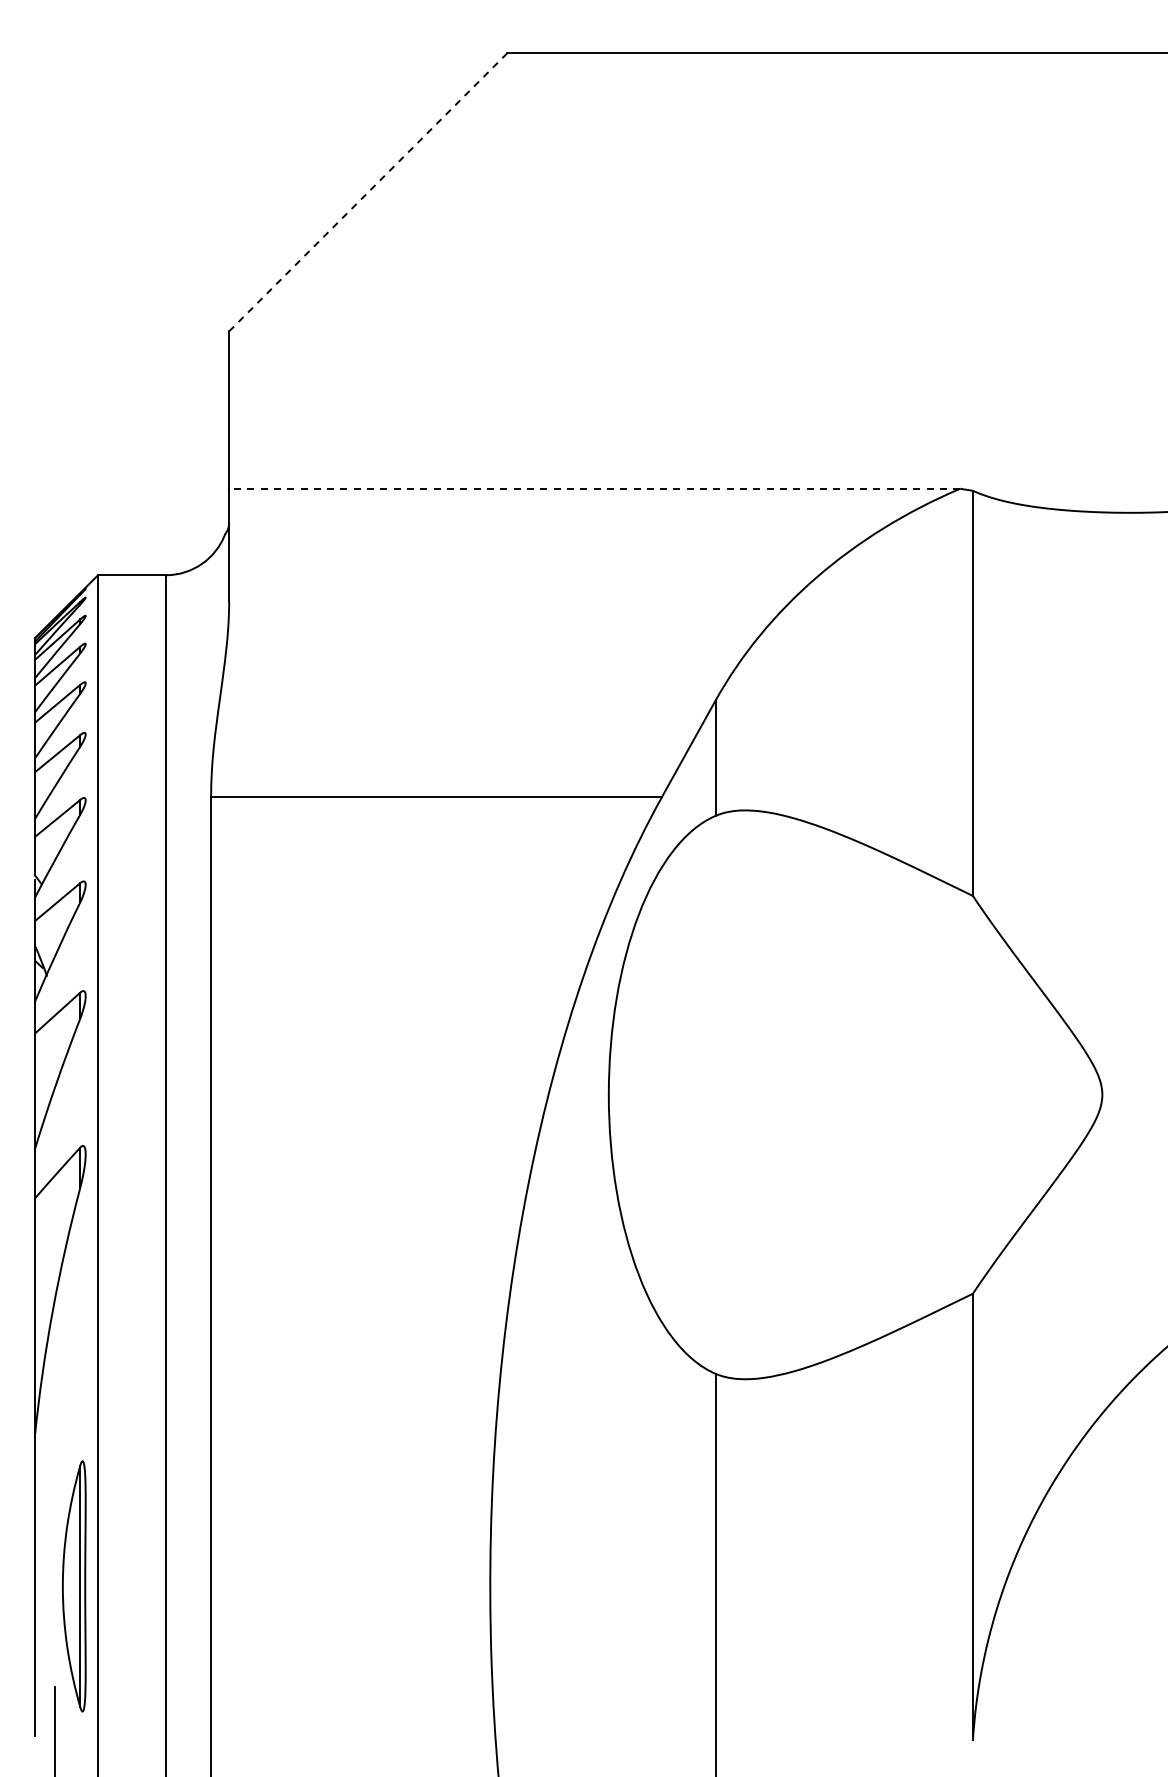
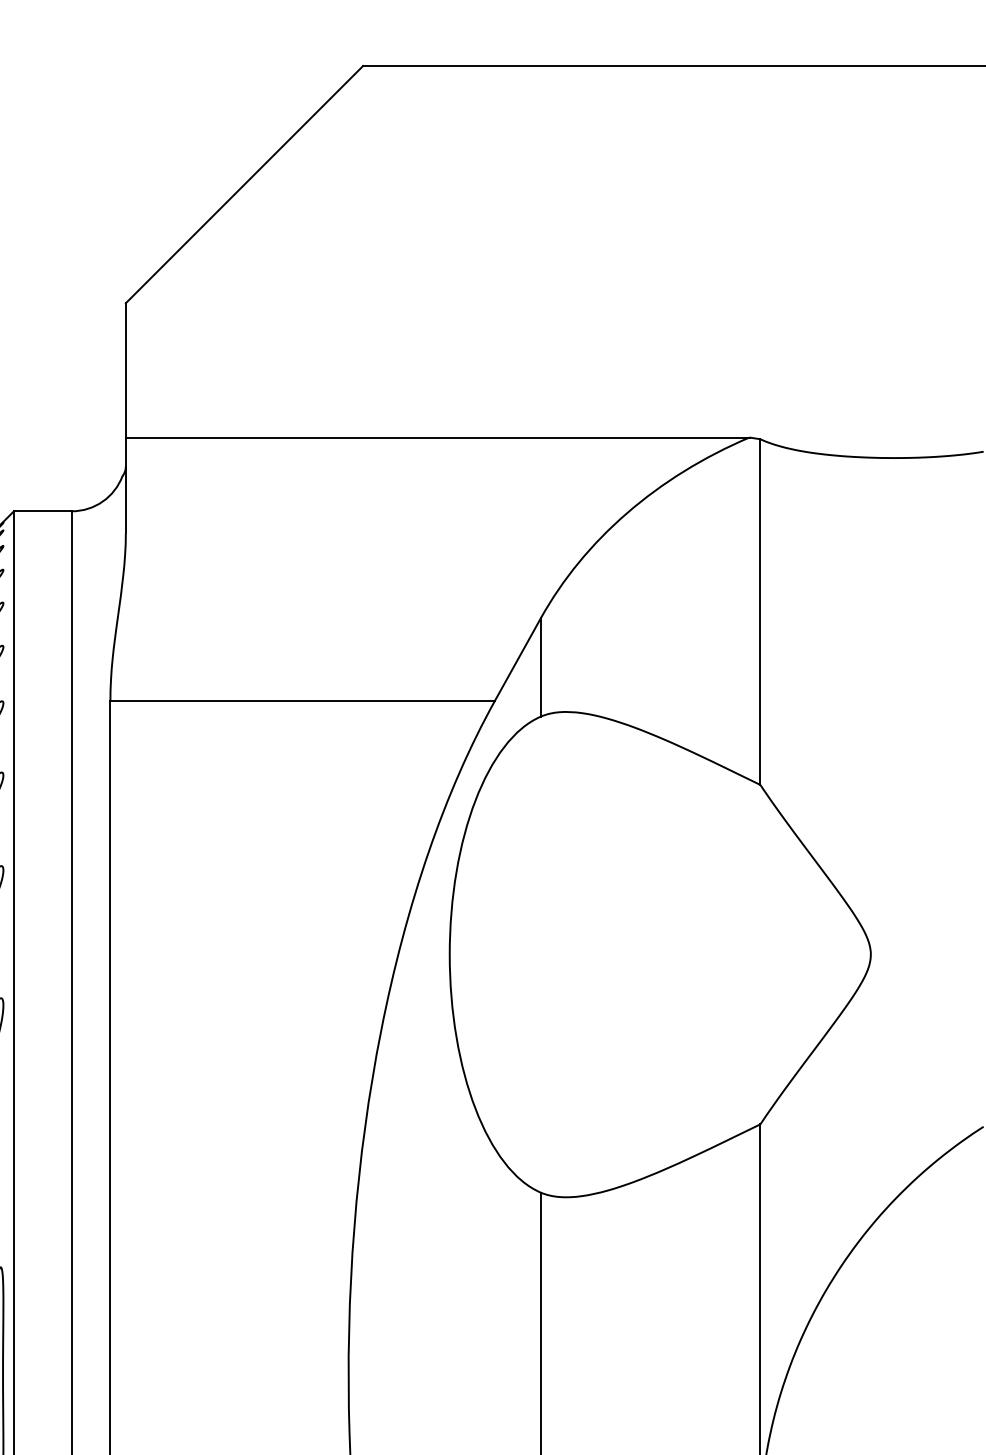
line: (368, 192) -> (244, 184), dashed -> solid
line: (594, 488) -> (437, 437), dashed -> solid

